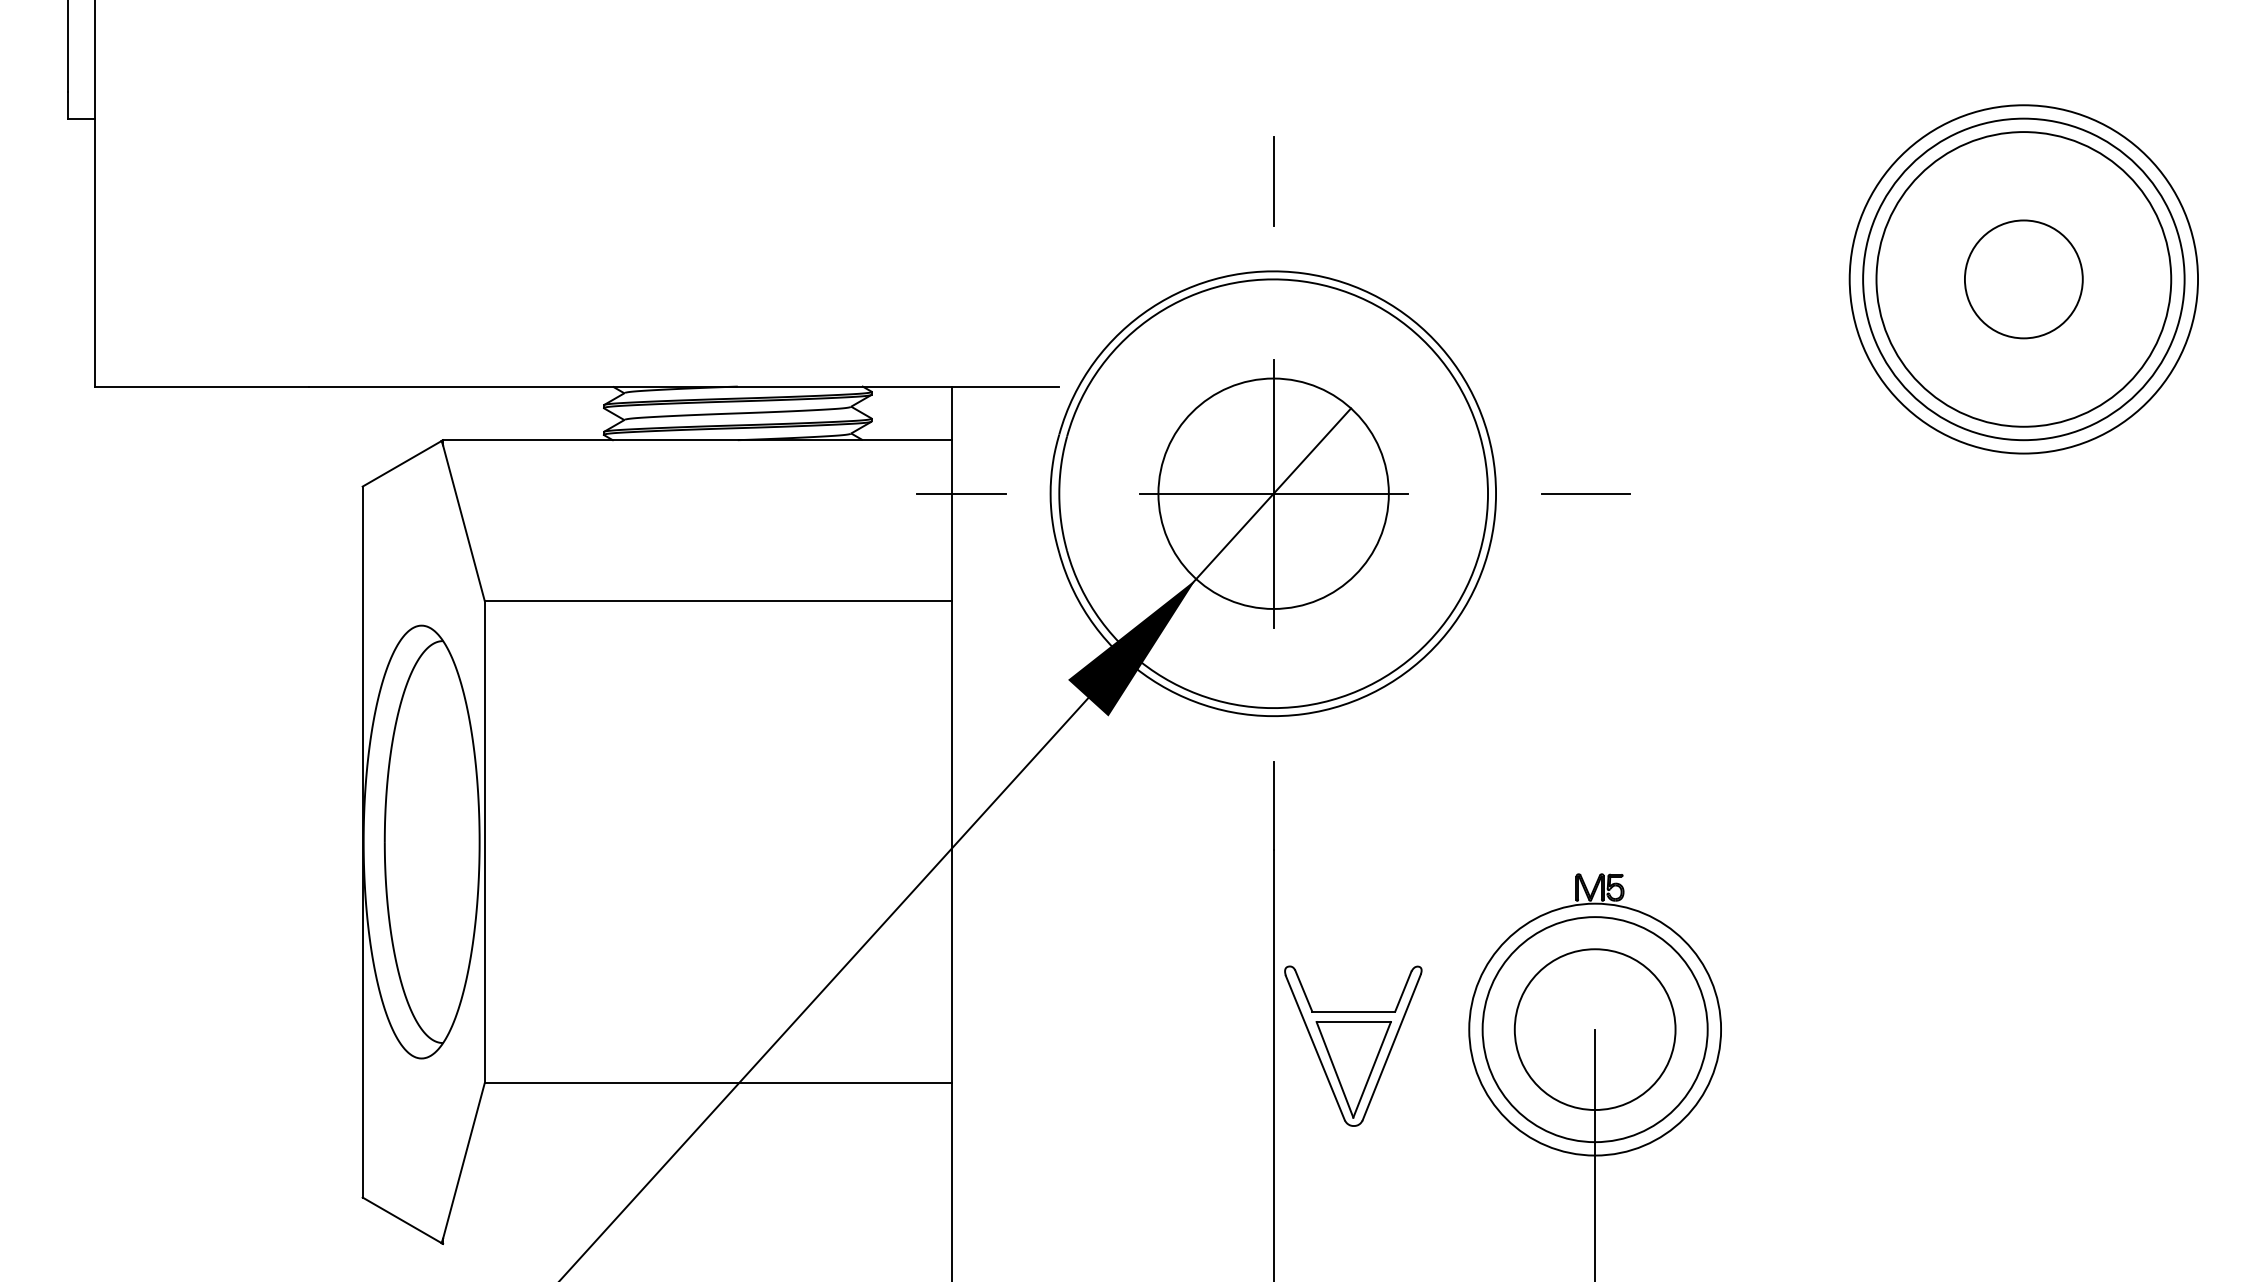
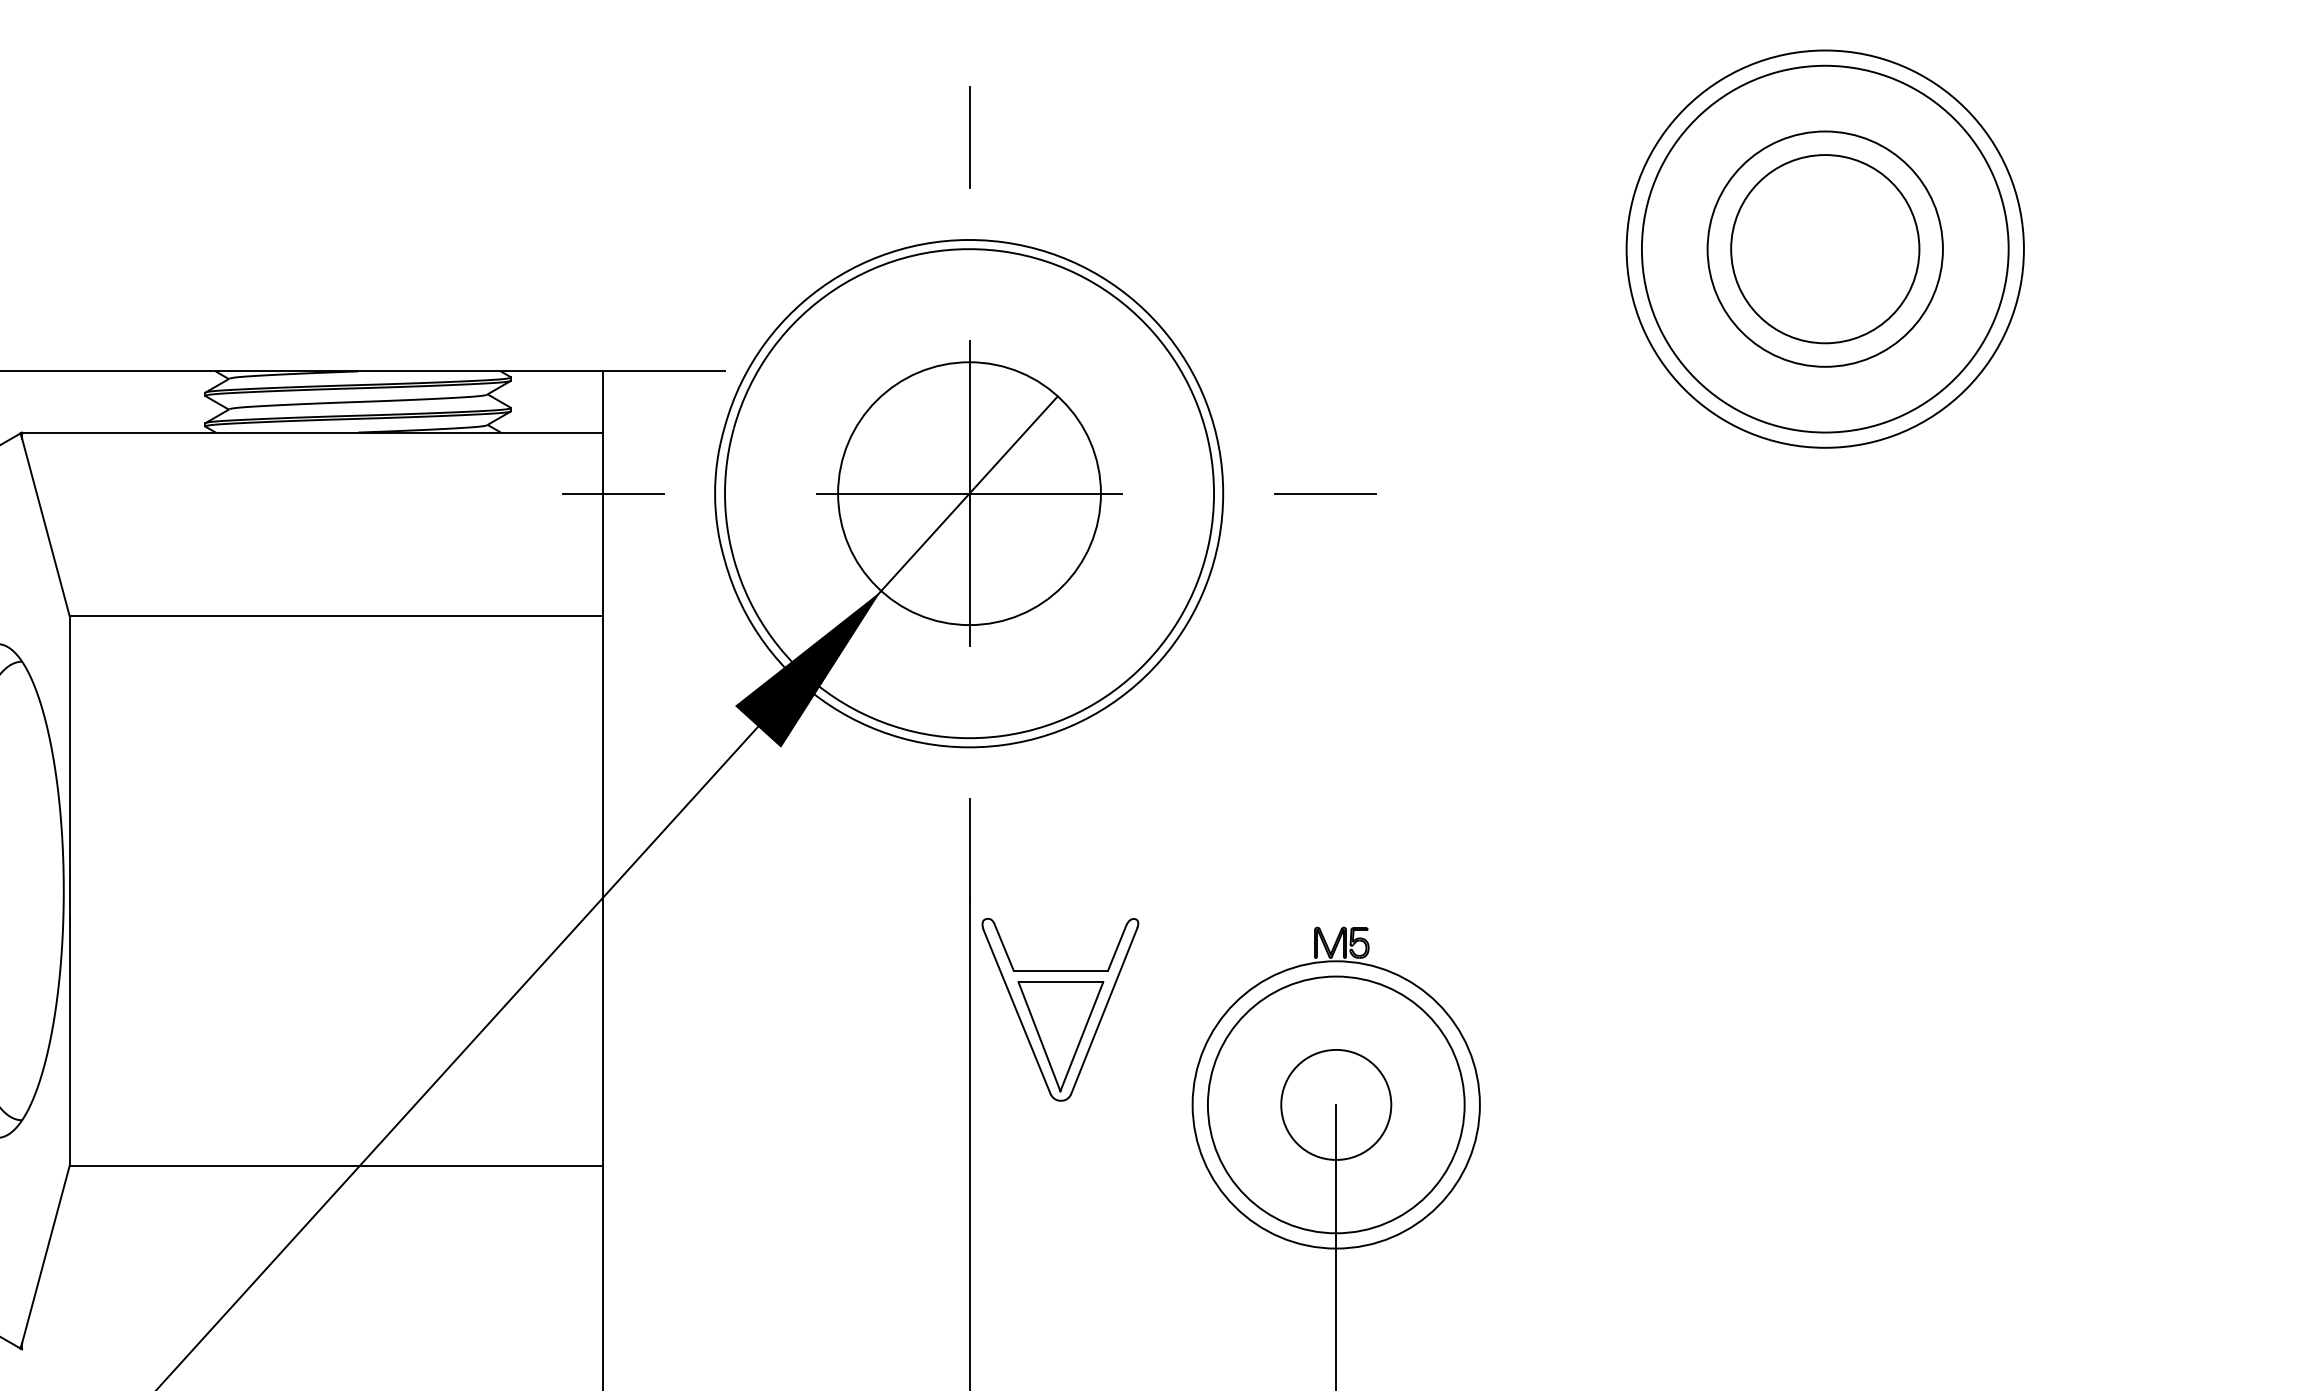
circle: (2023, 279) -> (1824, 249), size x0.7
circle: (2023, 279) -> (1824, 249), size x1.4
circle: (1594, 1029) -> (1335, 1104), size x0.6
part: (1353, 1045) -> (1060, 1008), moved

